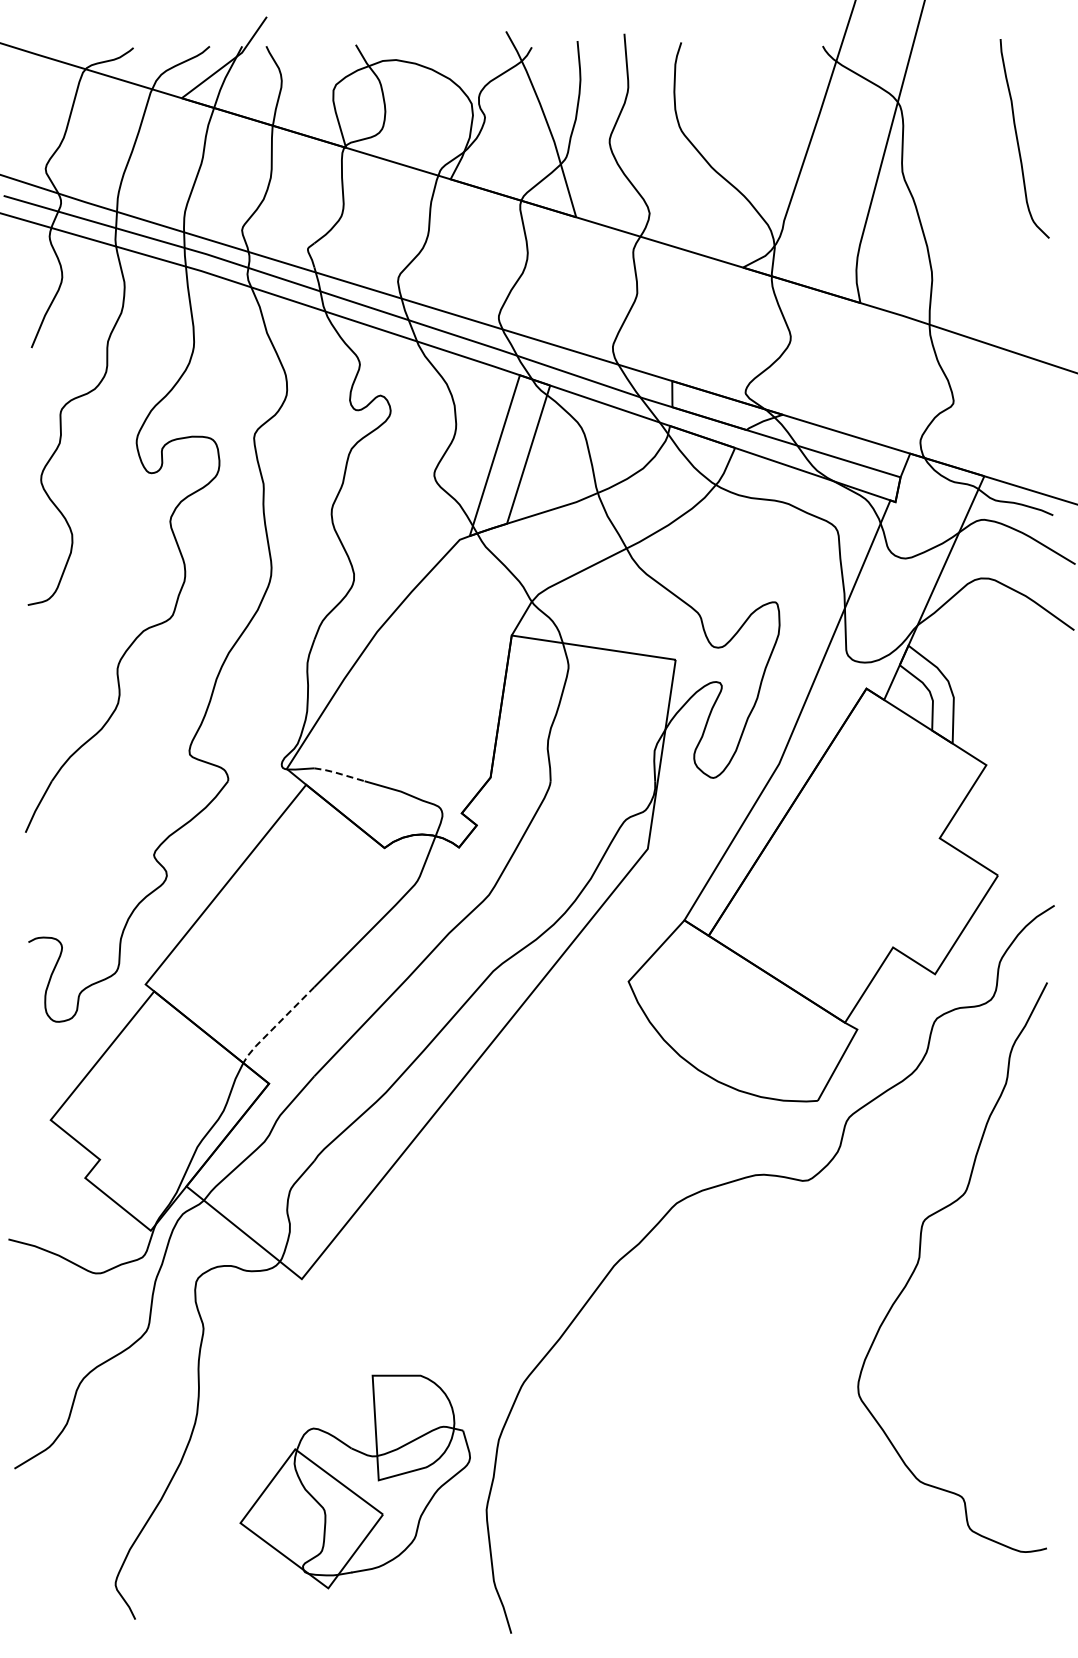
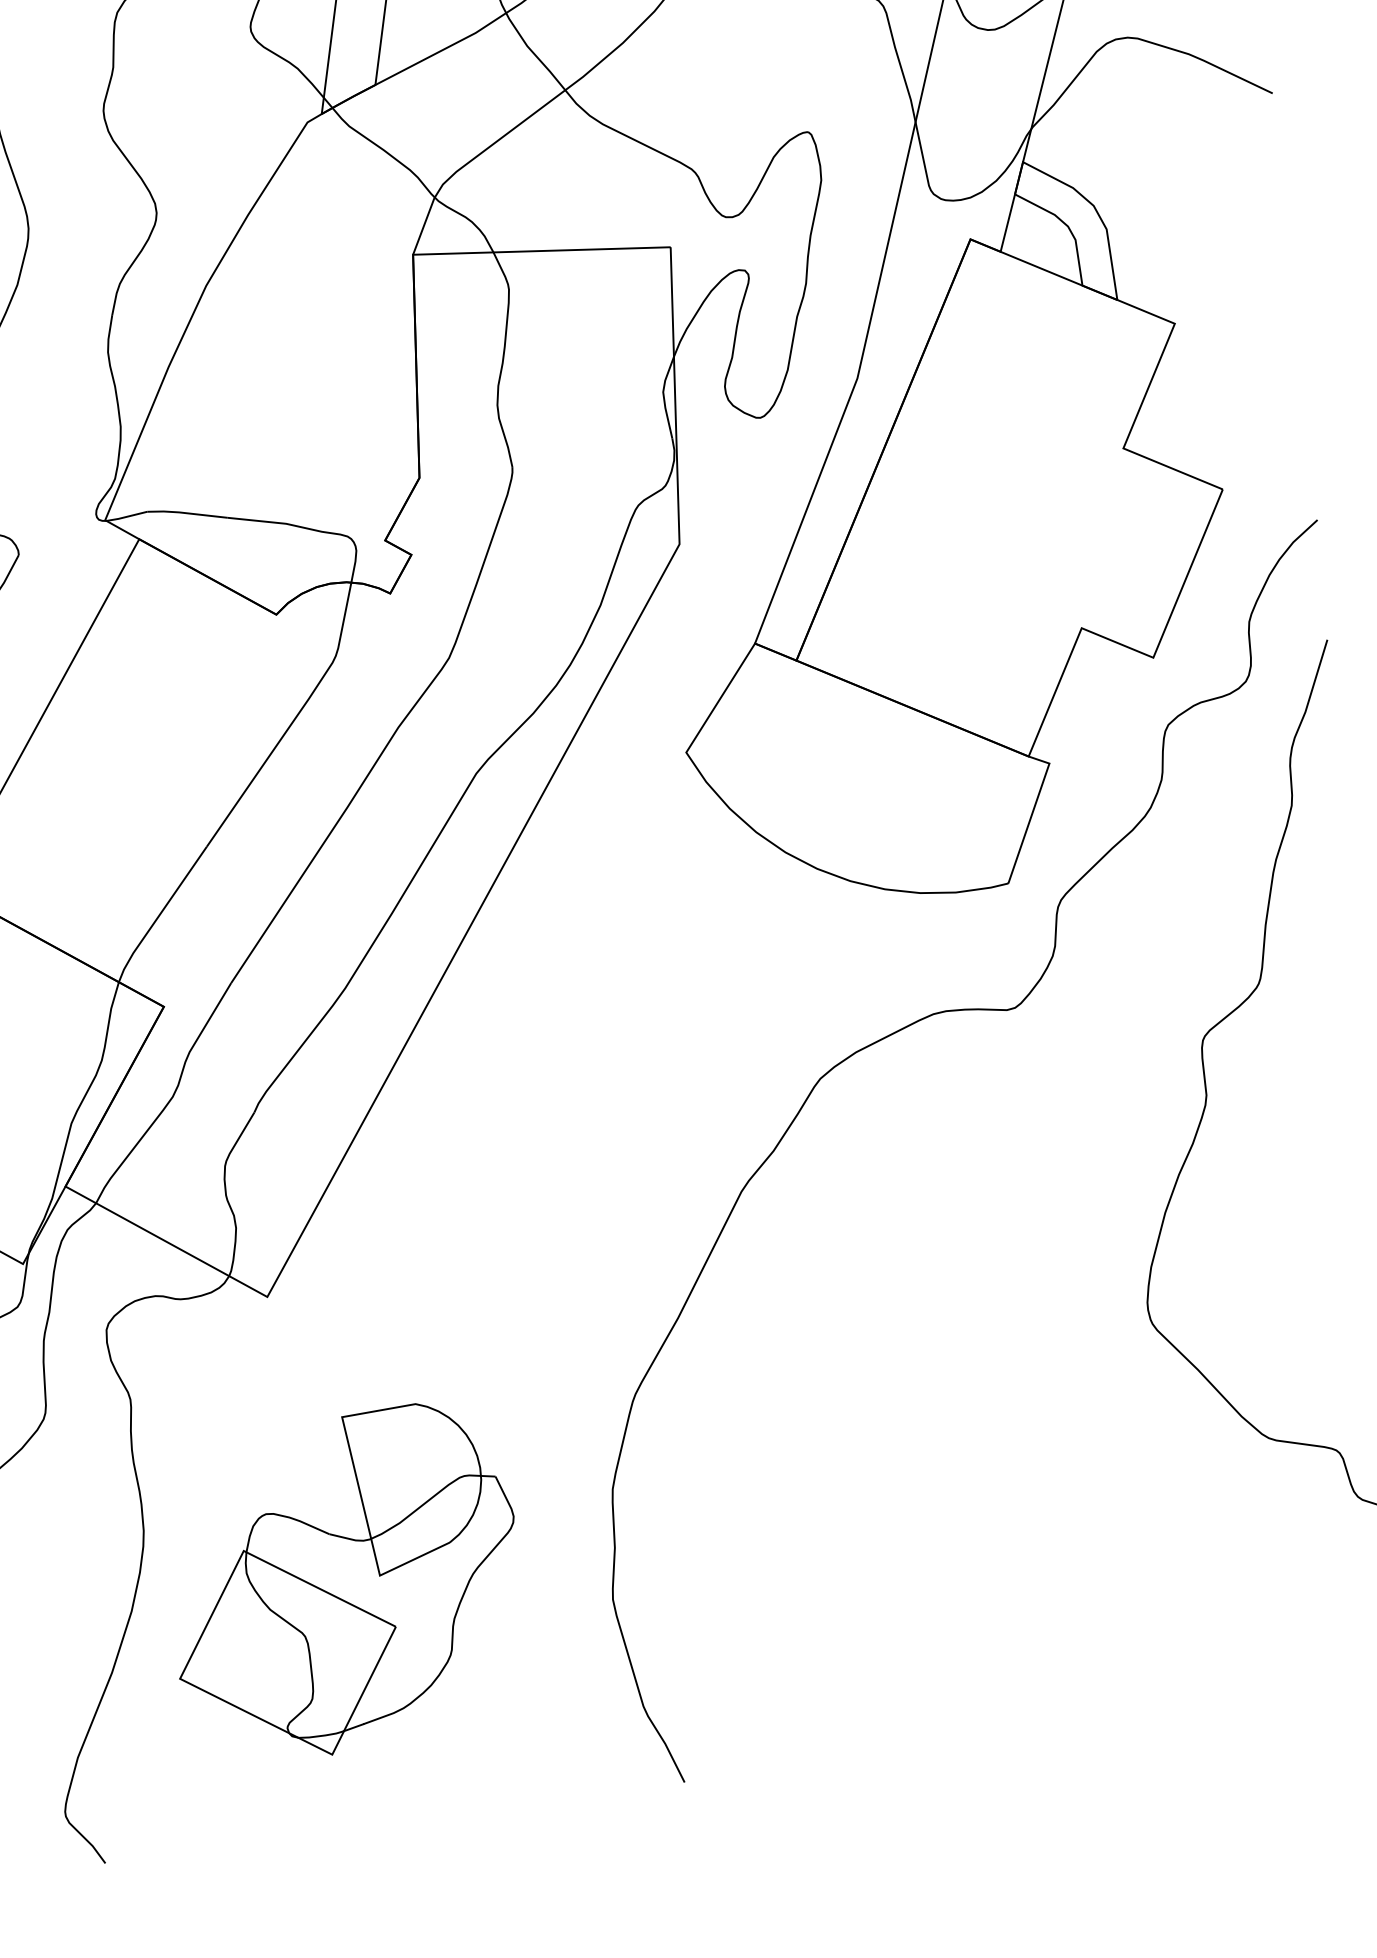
line: (338, 773) -> (185, 513), dashed -> solid
line: (276, 1025) -> (159, 915), dashed -> solid
part: (354, 1481) -> (343, 1584), moved

